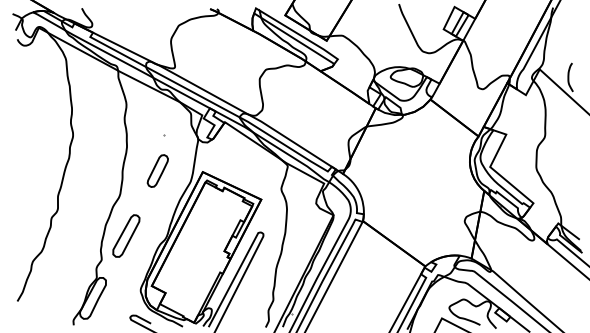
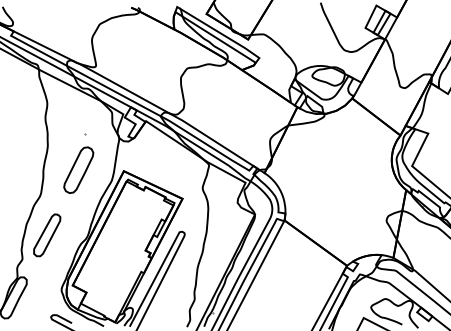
part: (157, 170) -> (78, 169), size x1.43

